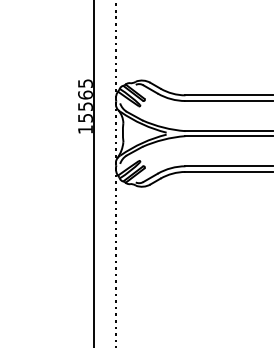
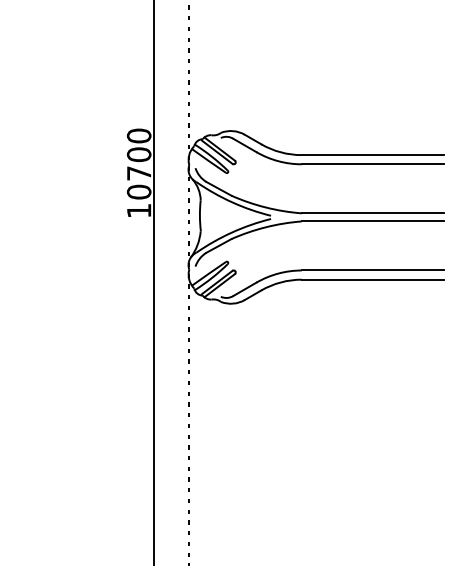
text: (85, 100) -> (139, 163), 15565 -> 10700

